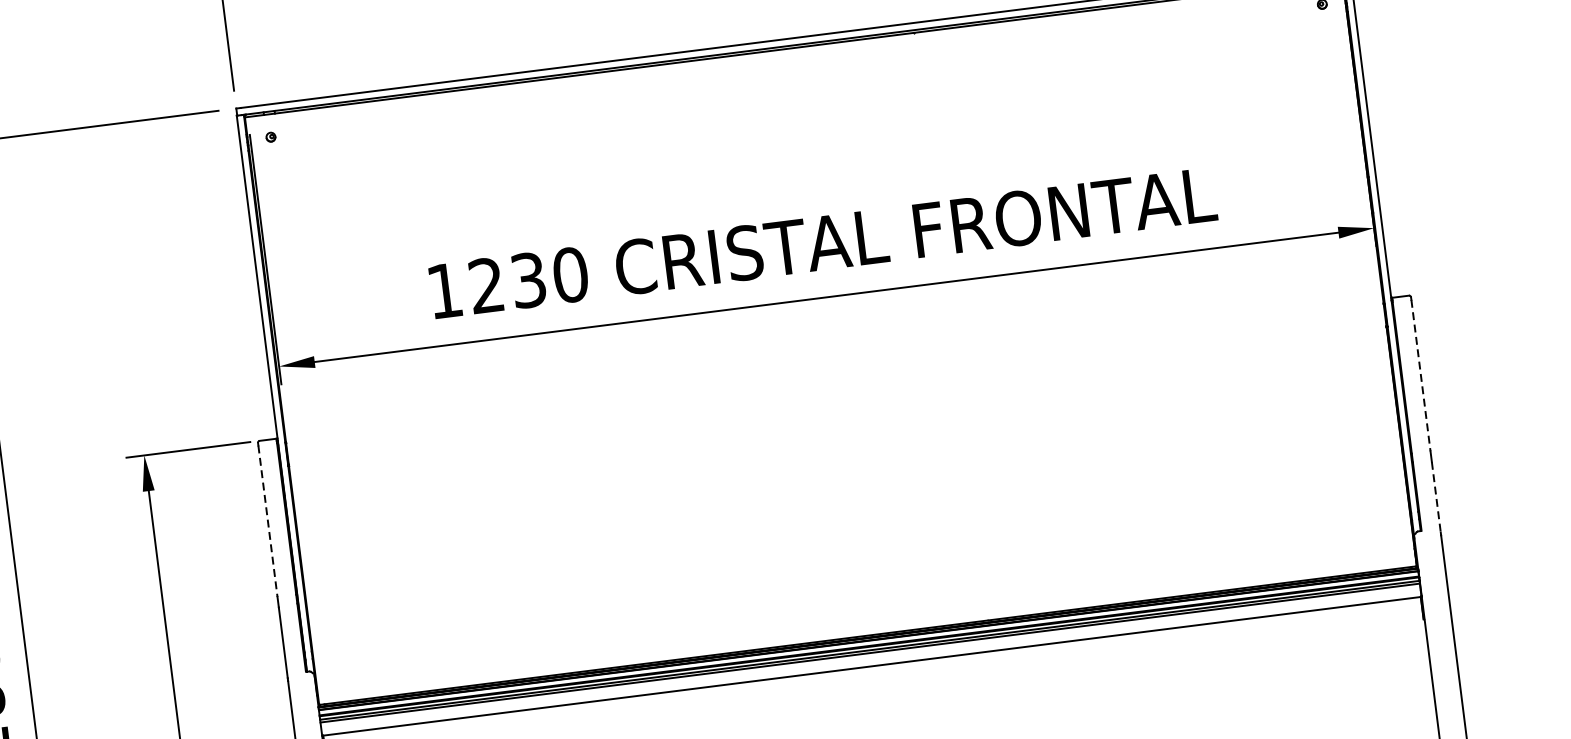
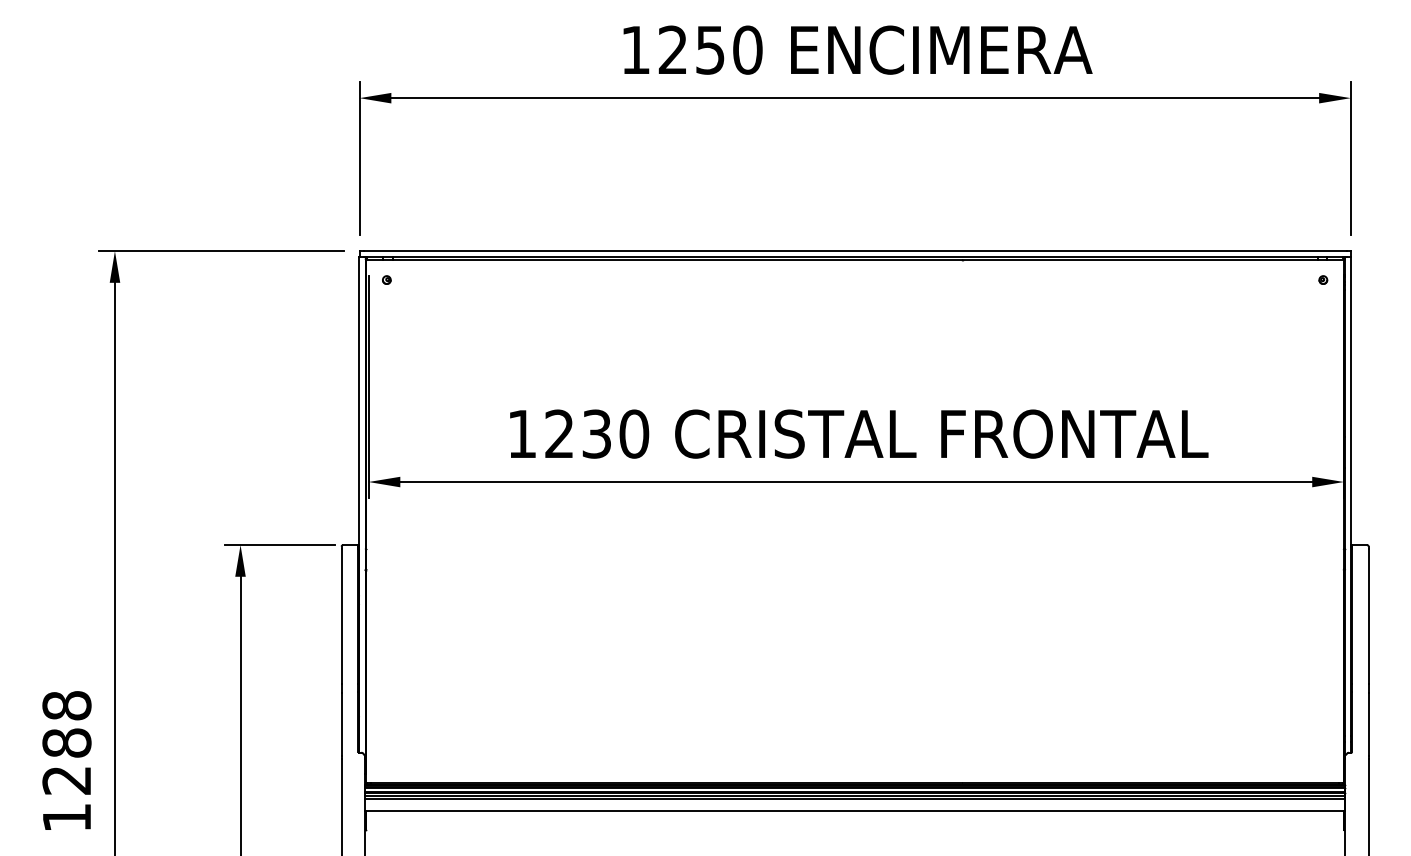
line: (1420, 375) -> (1368, 616), dashed -> solid
line: (1436, 498) -> (1368, 725), dashed -> solid
line: (267, 521) -> (341, 616), dashed -> solid

